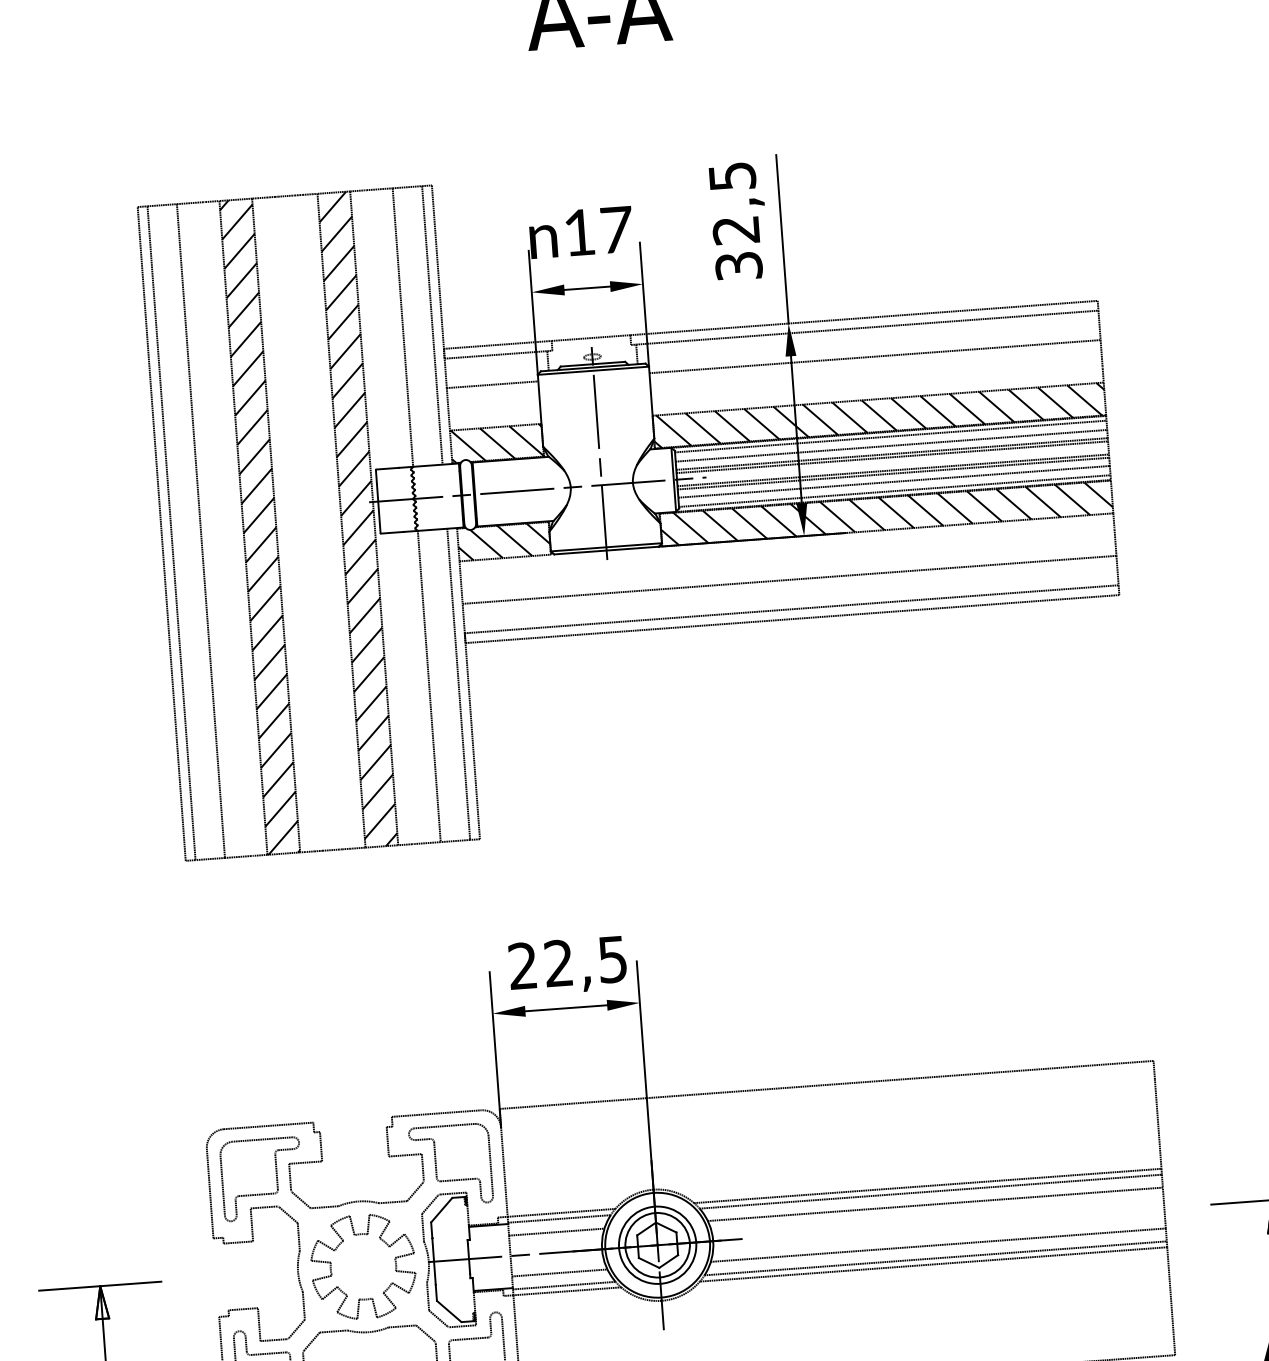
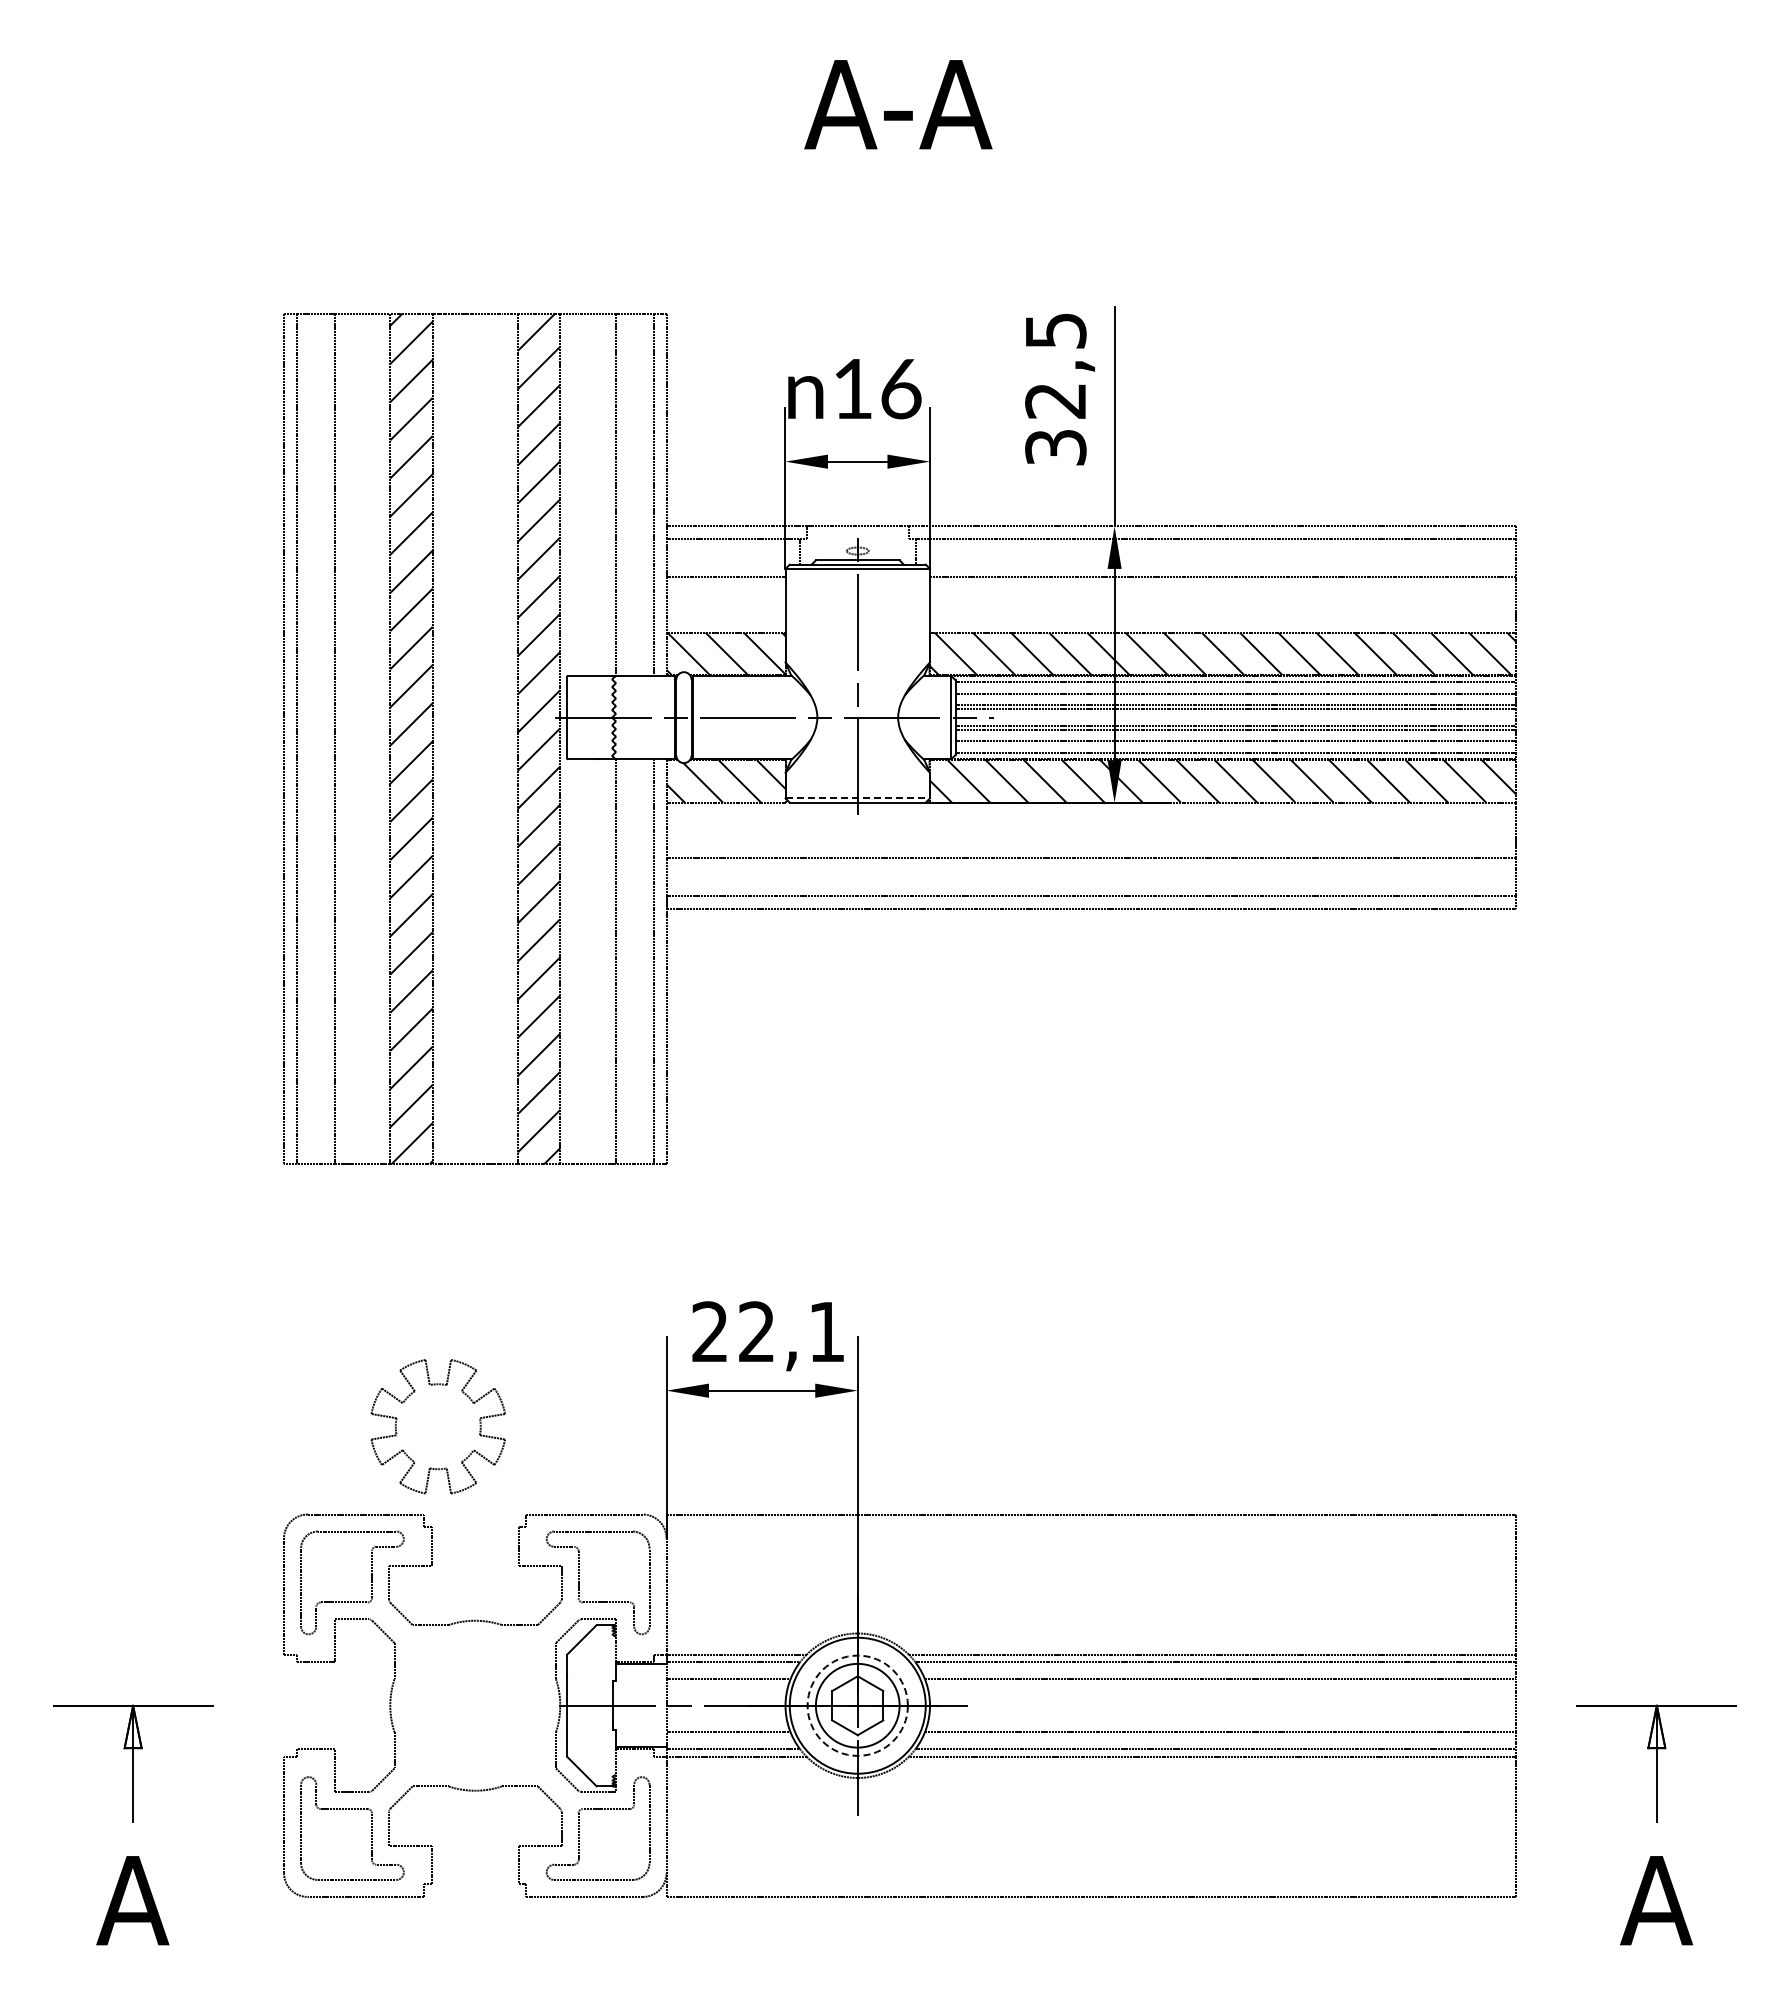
text: (616, 230) -> (901, 389), 17 -> 16
line: (606, 547) -> (858, 798), solid -> dashed
text: (612, 959) -> (826, 1332), 22,5 -> 22,1
circle: (657, 1245) -> (857, 1705), solid -> dashed
part: (362, 1266) -> (437, 1426), moved

